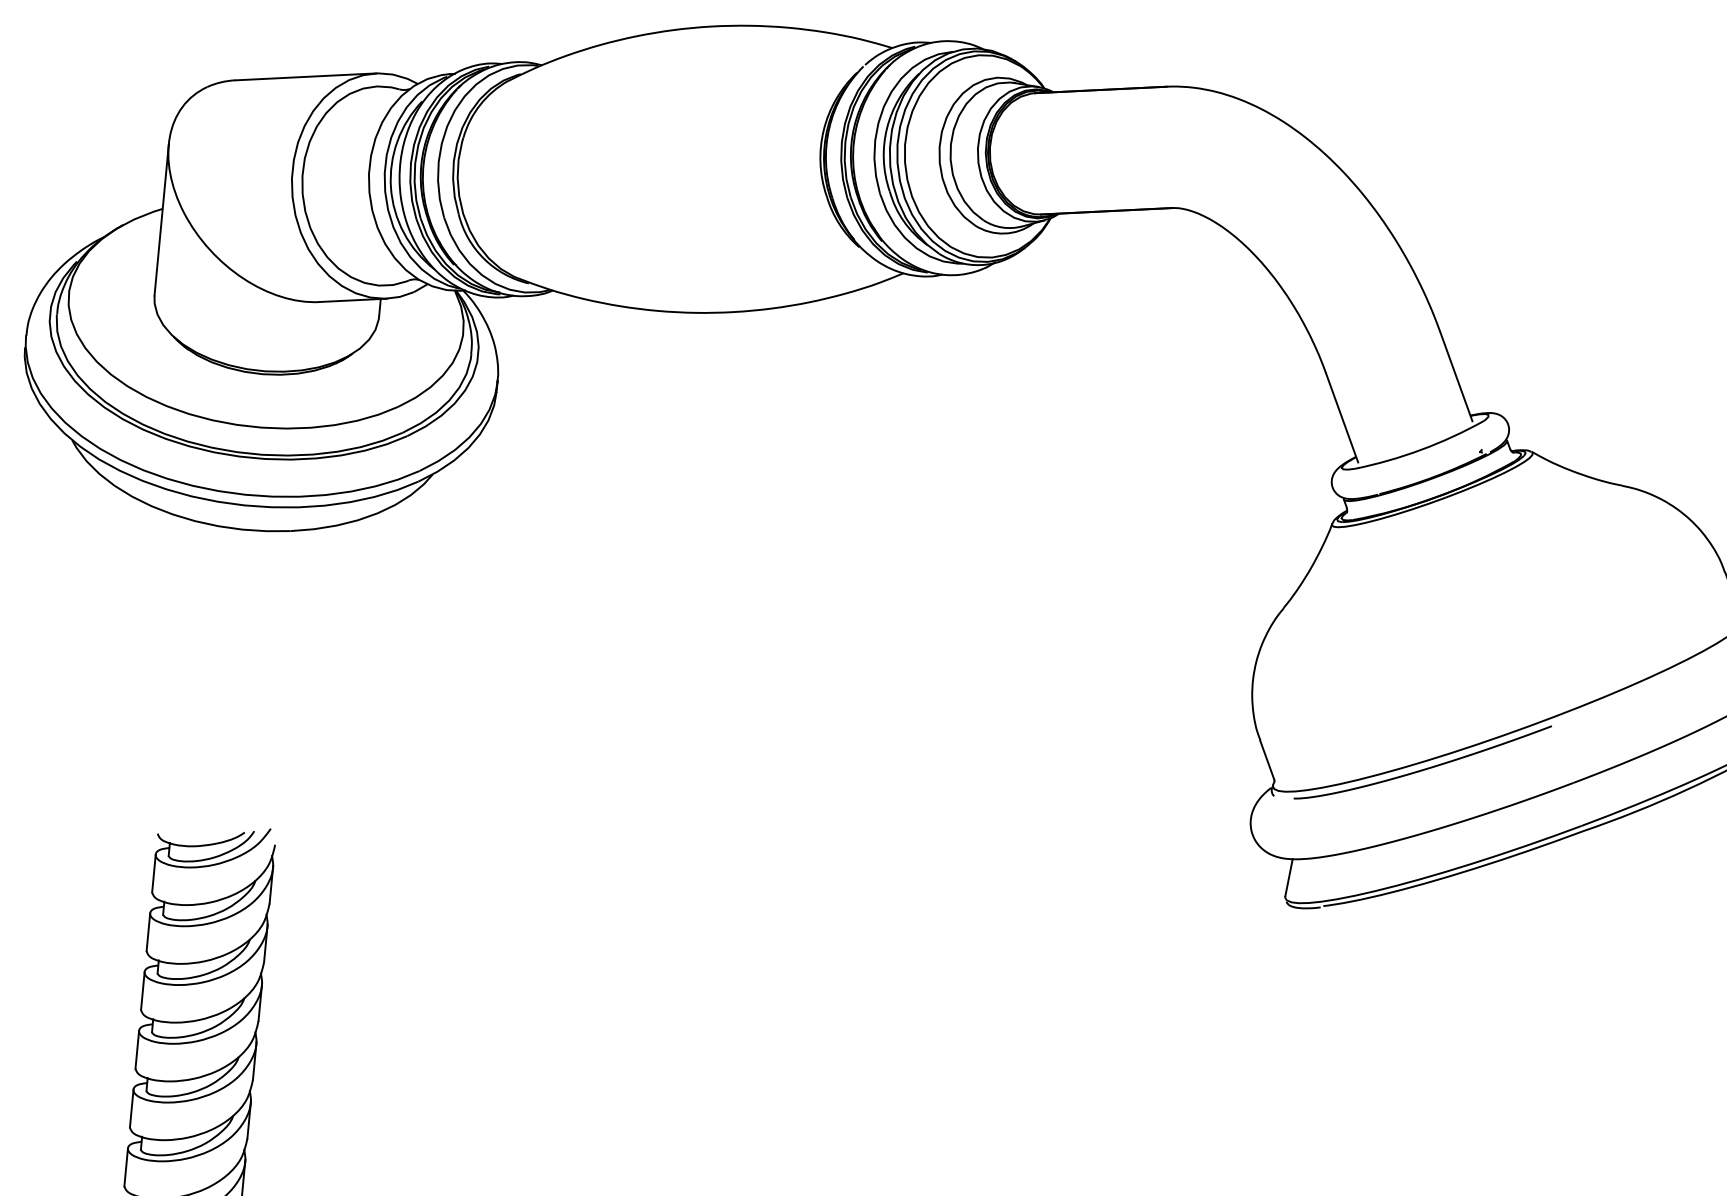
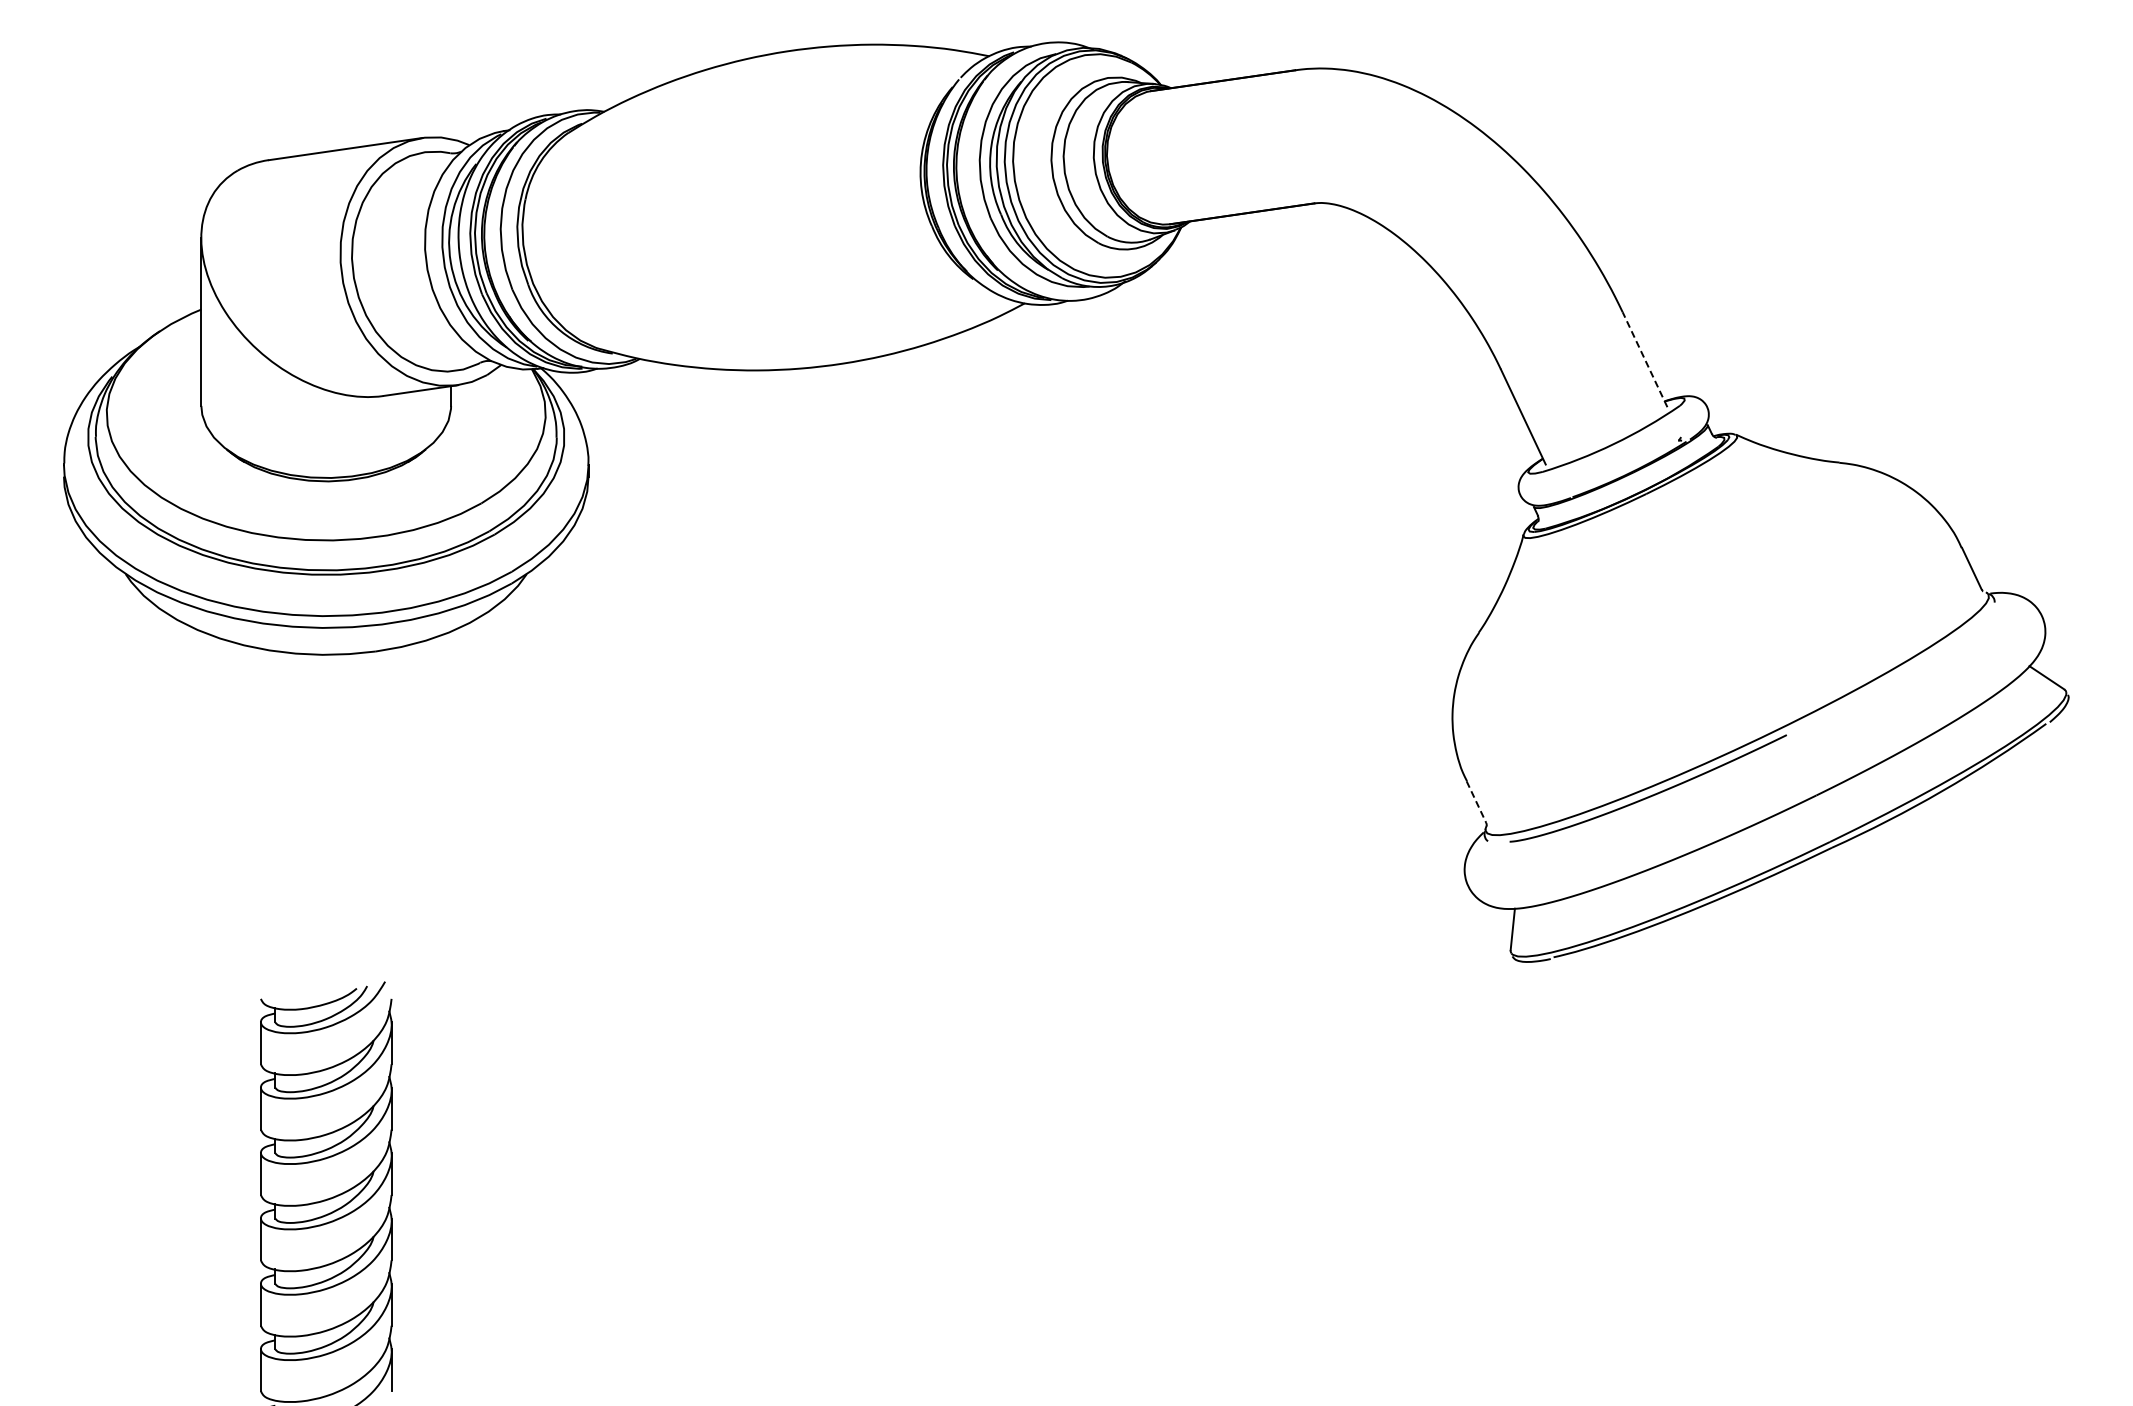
line: (1455, 376) -> (1644, 359), solid -> dashed
line: (1267, 760) -> (1476, 802), solid -> dashed

